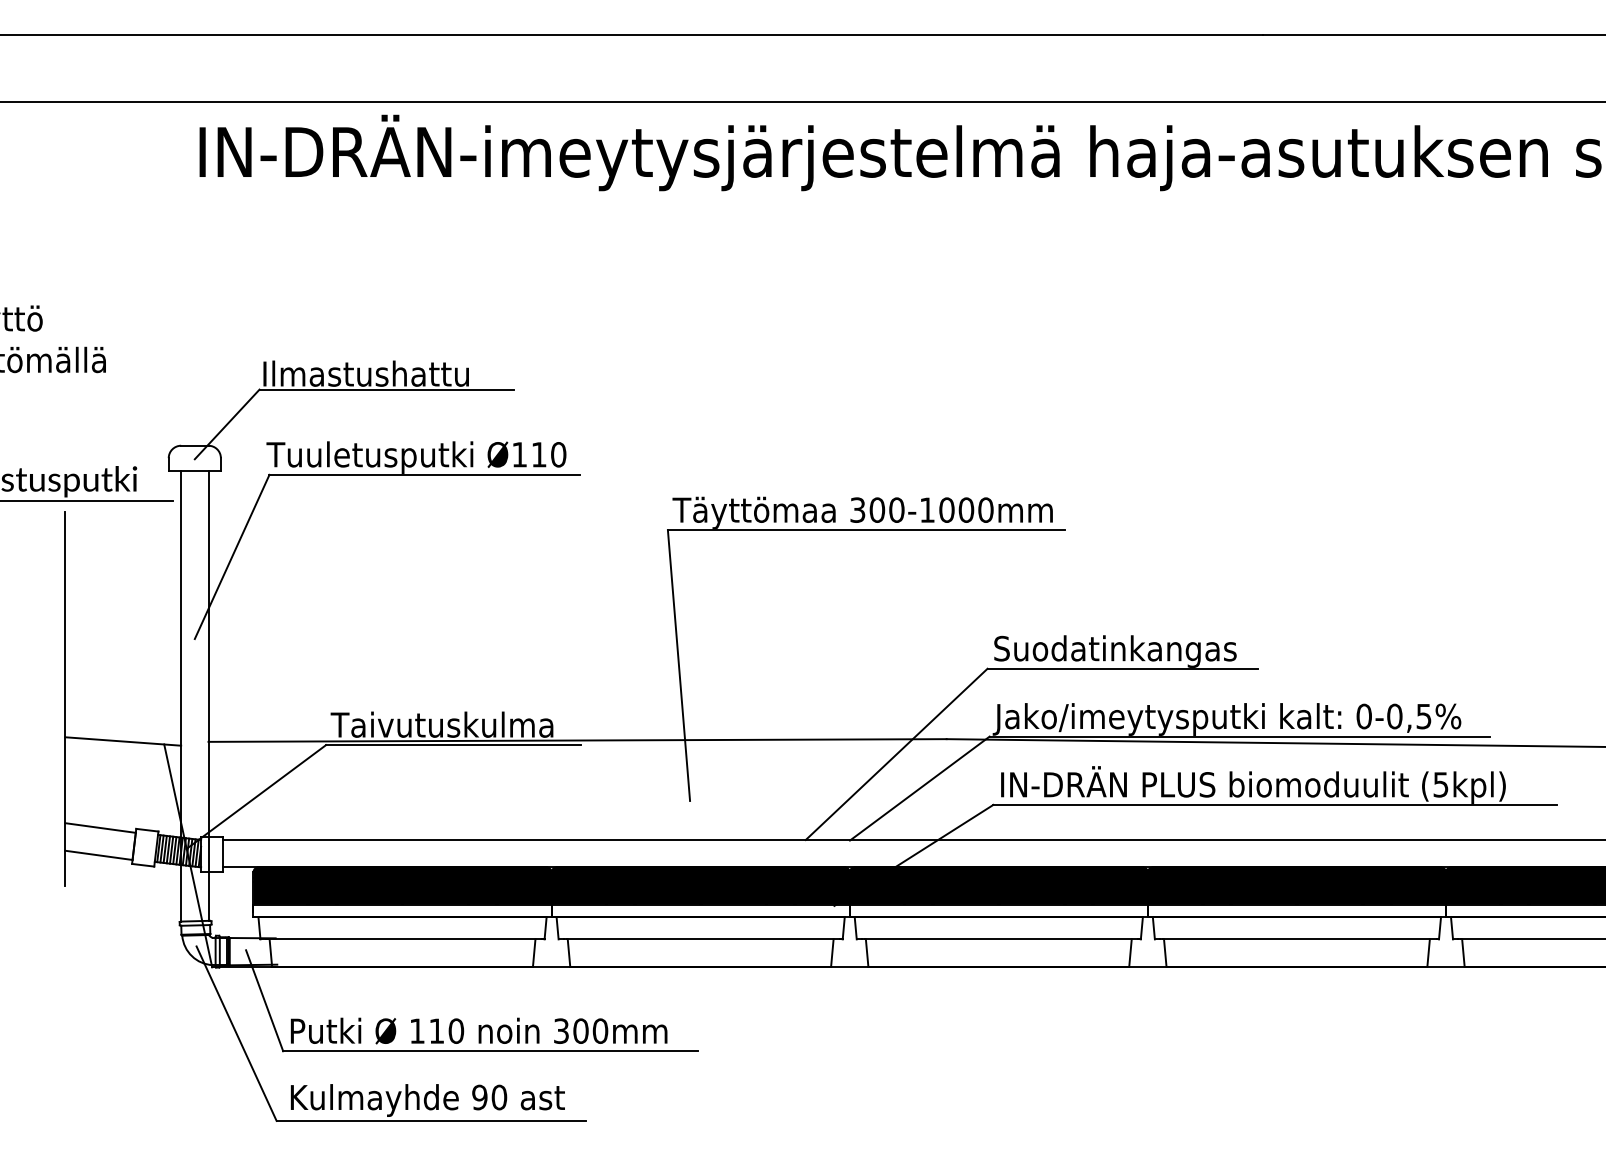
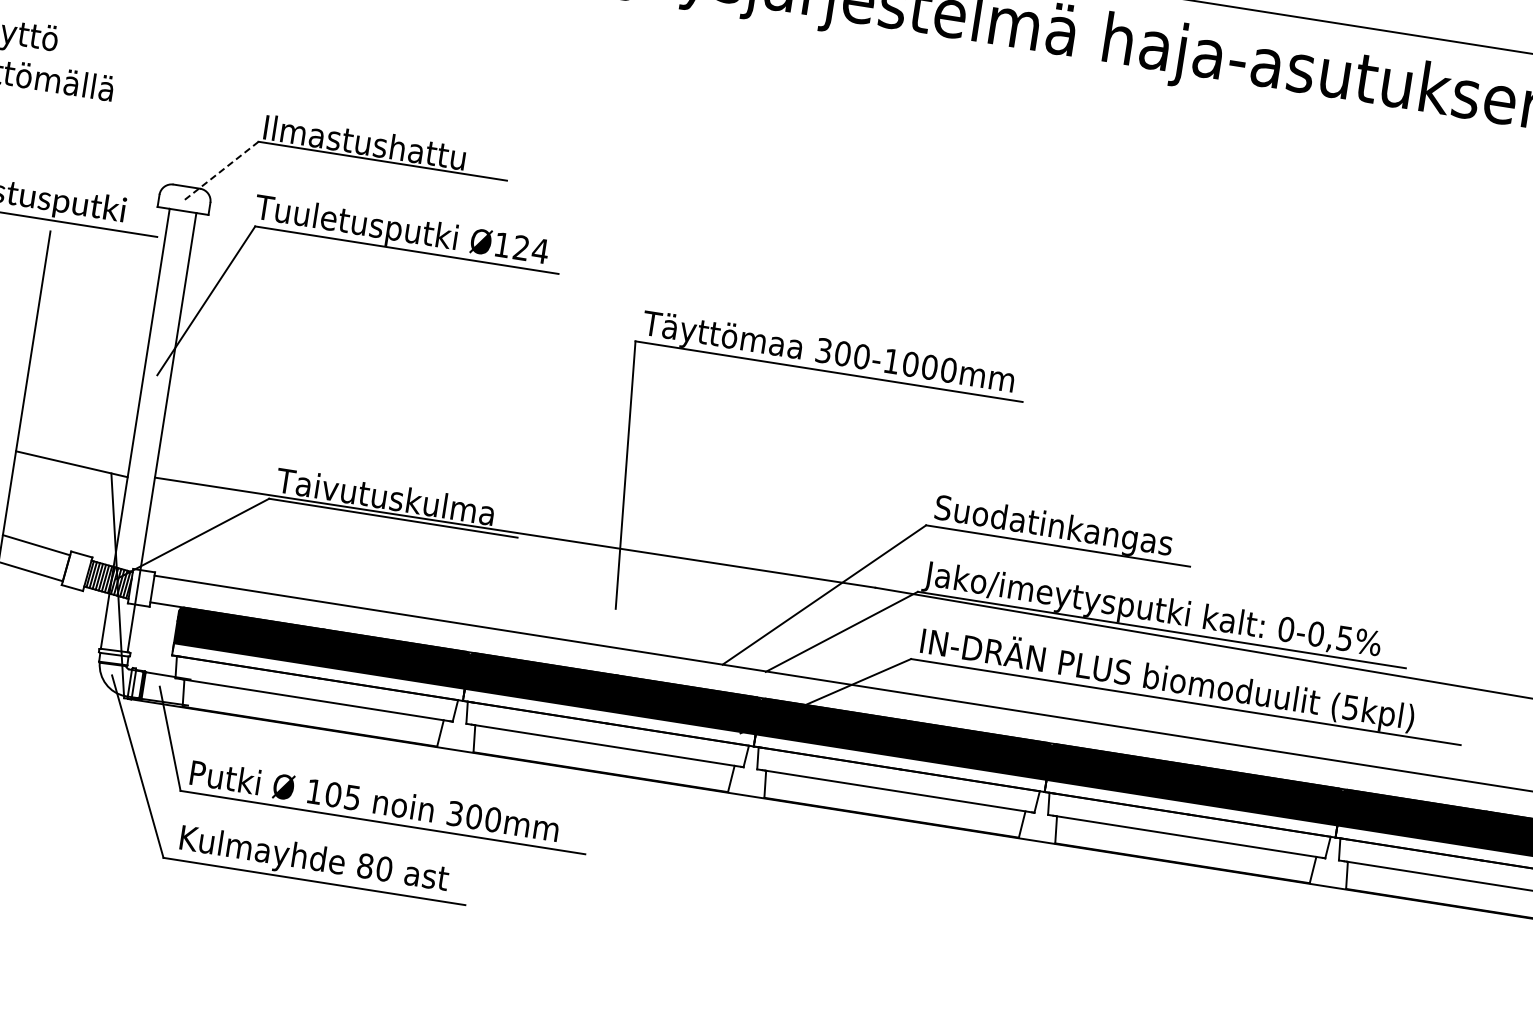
line: (227, 424) -> (221, 170), solid -> dashed
text: (548, 454) -> (530, 249), Ø110 -> Ø124
text: (446, 1030) -> (343, 795), 110 -> 105
text: (479, 1097) -> (365, 865), 90 -> 80

